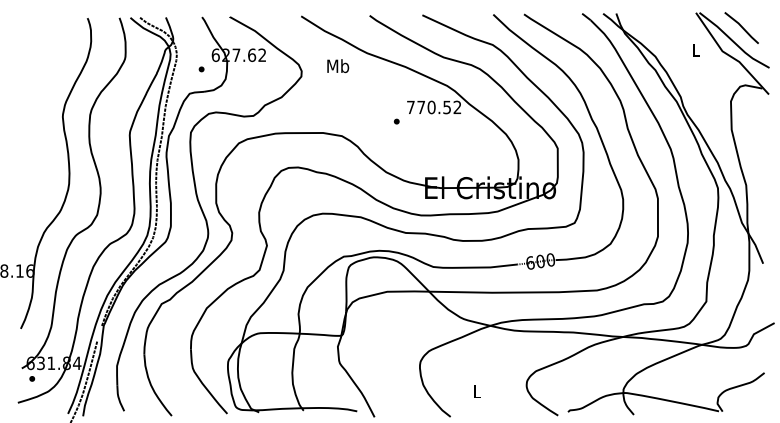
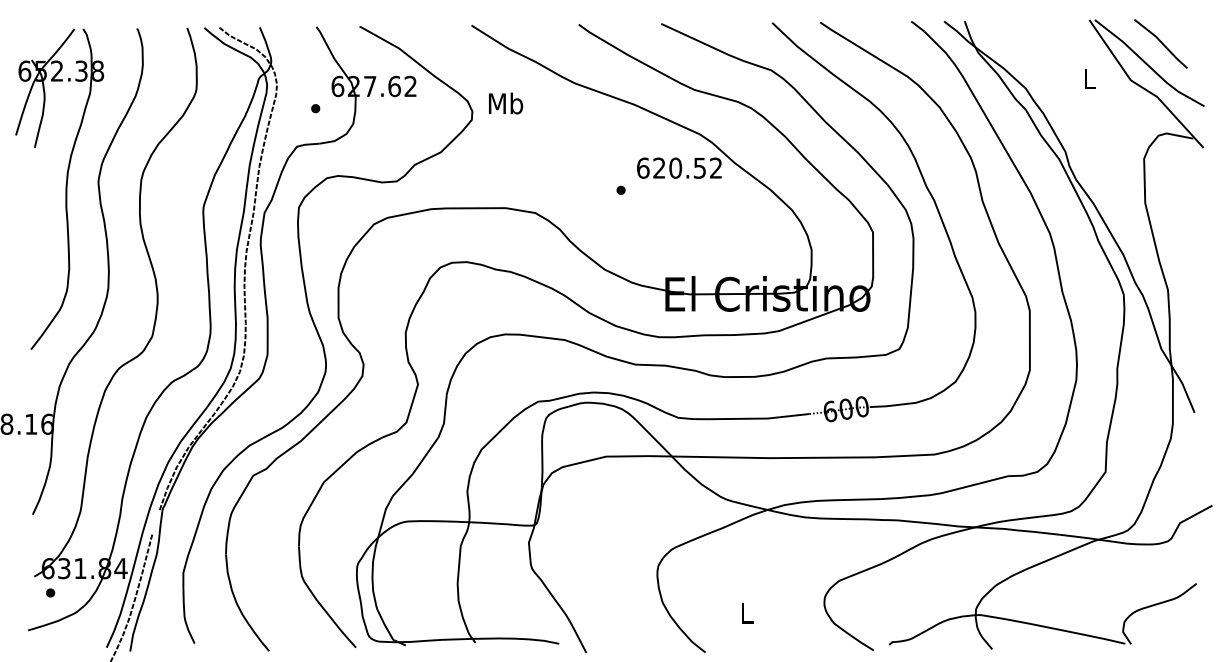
text: (338, 66) -> (506, 104), moved
text: (415, 107) -> (650, 168), 770.52 -> 620.52
part: (37, 120) -> (58, 188), added

